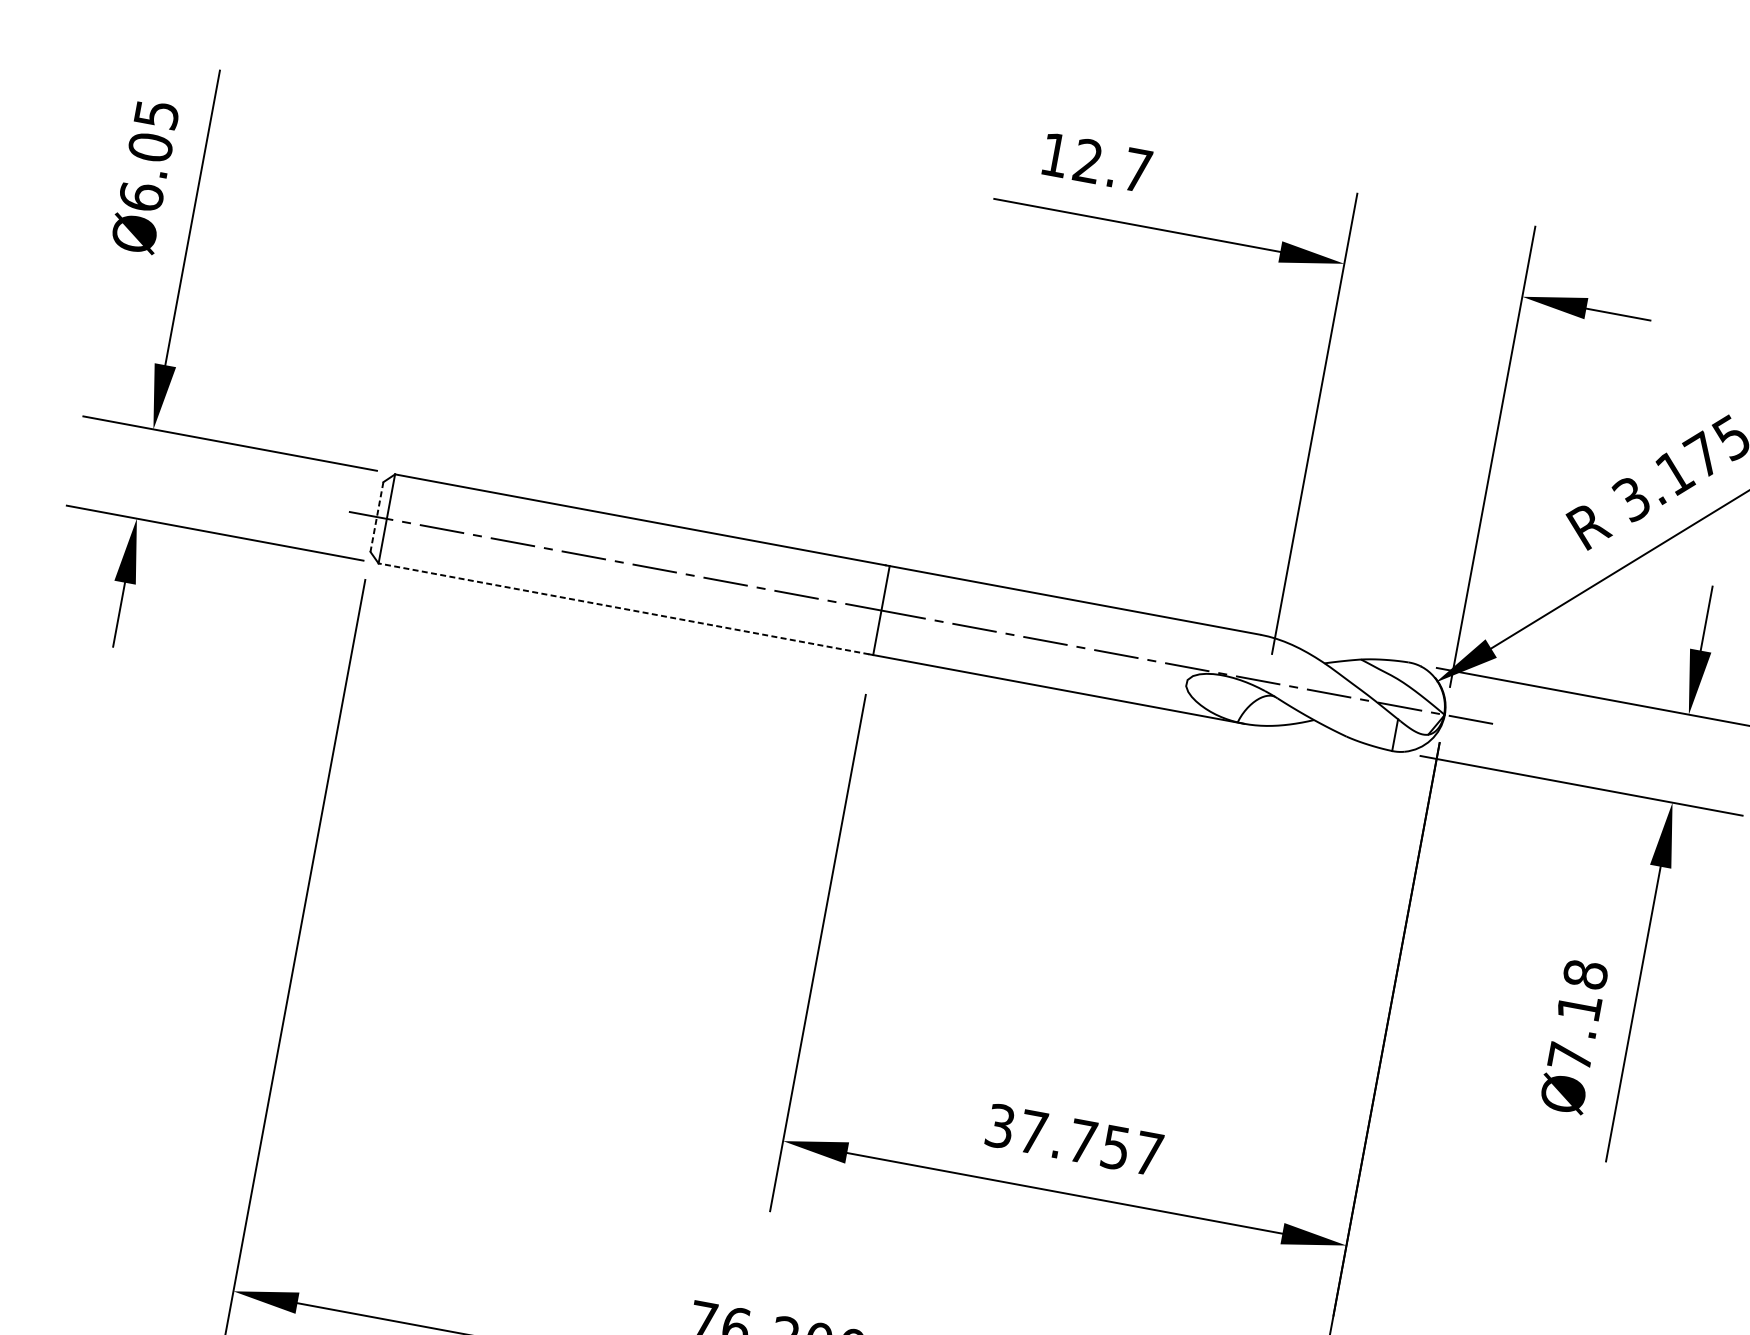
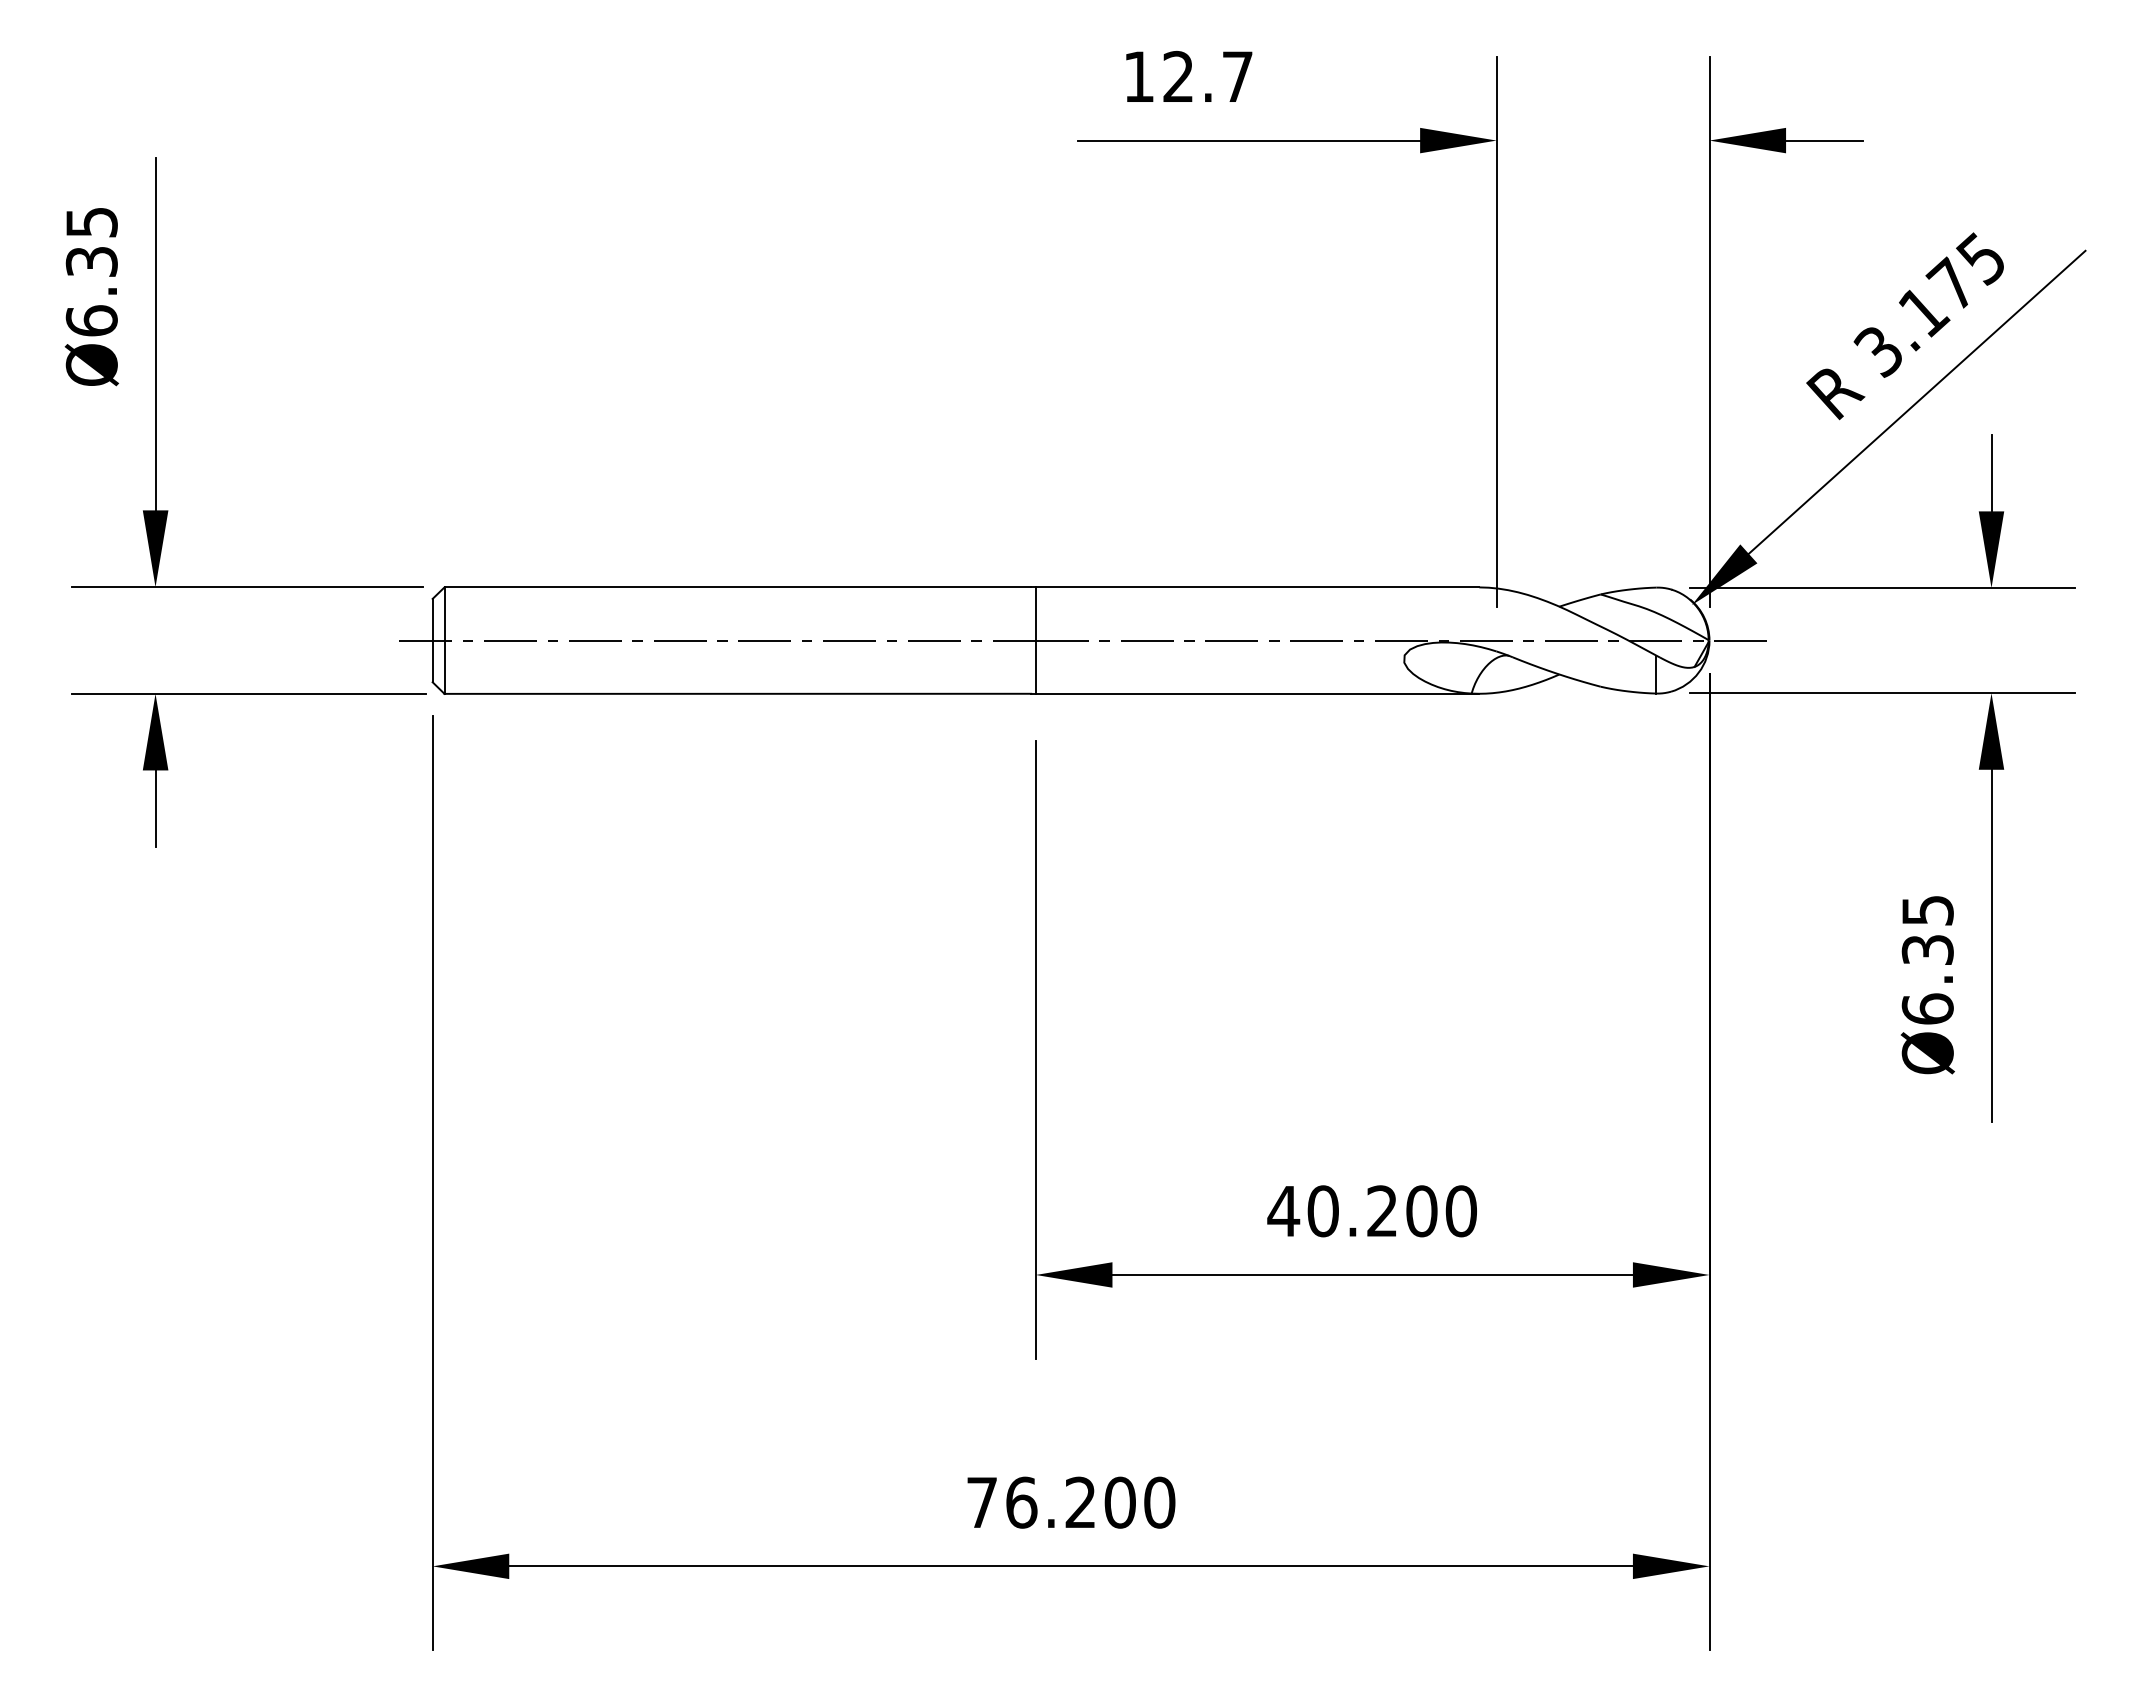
text: (150, 147) -> (91, 261), Ø6.05 -> Ø6.35
line: (376, 516) -> (432, 640), dashed -> solid
line: (623, 608) -> (737, 693), dashed -> solid
text: (1577, 1015) -> (1927, 959), Ø7.18 -> Ø6.35
text: (1073, 1140) -> (1371, 1211), 37.757 -> 40.200

